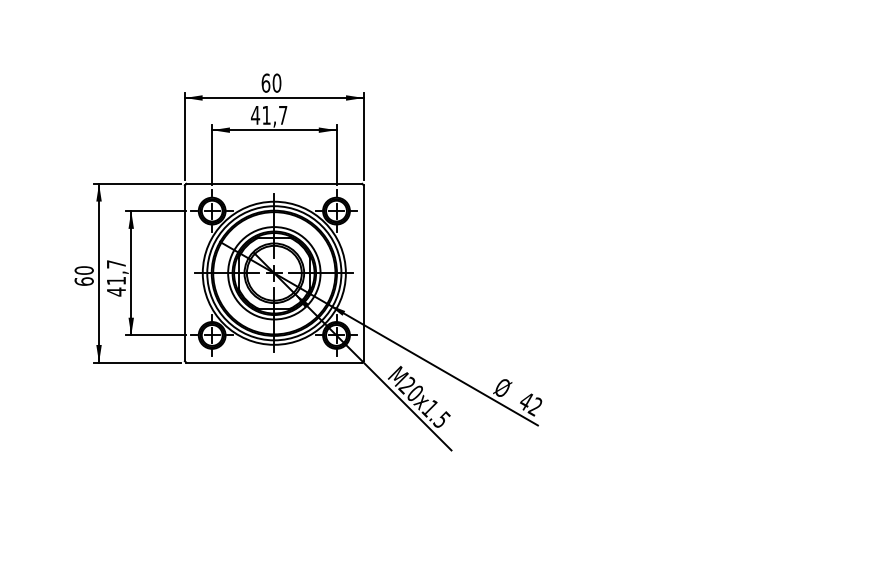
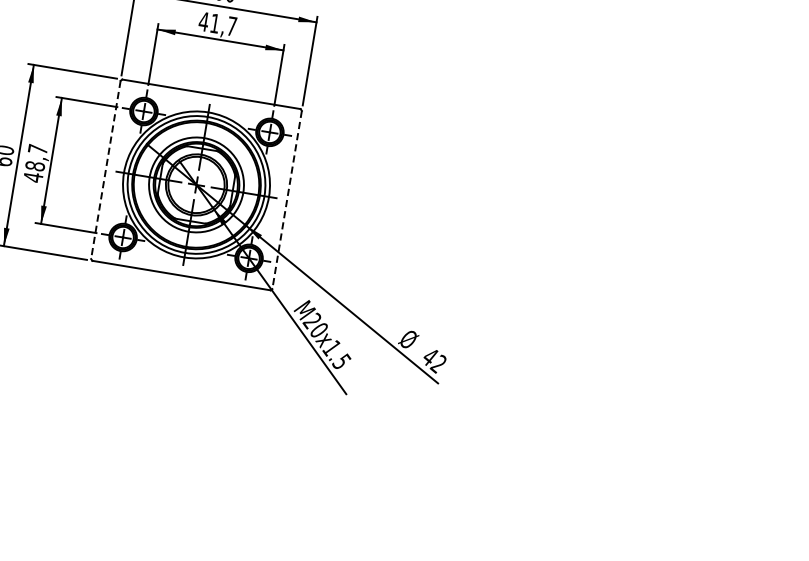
line: (184, 273) -> (105, 170), solid -> dashed
line: (363, 273) -> (286, 200), solid -> dashed
text: (116, 280) -> (35, 165), 41,7 -> 48,7

